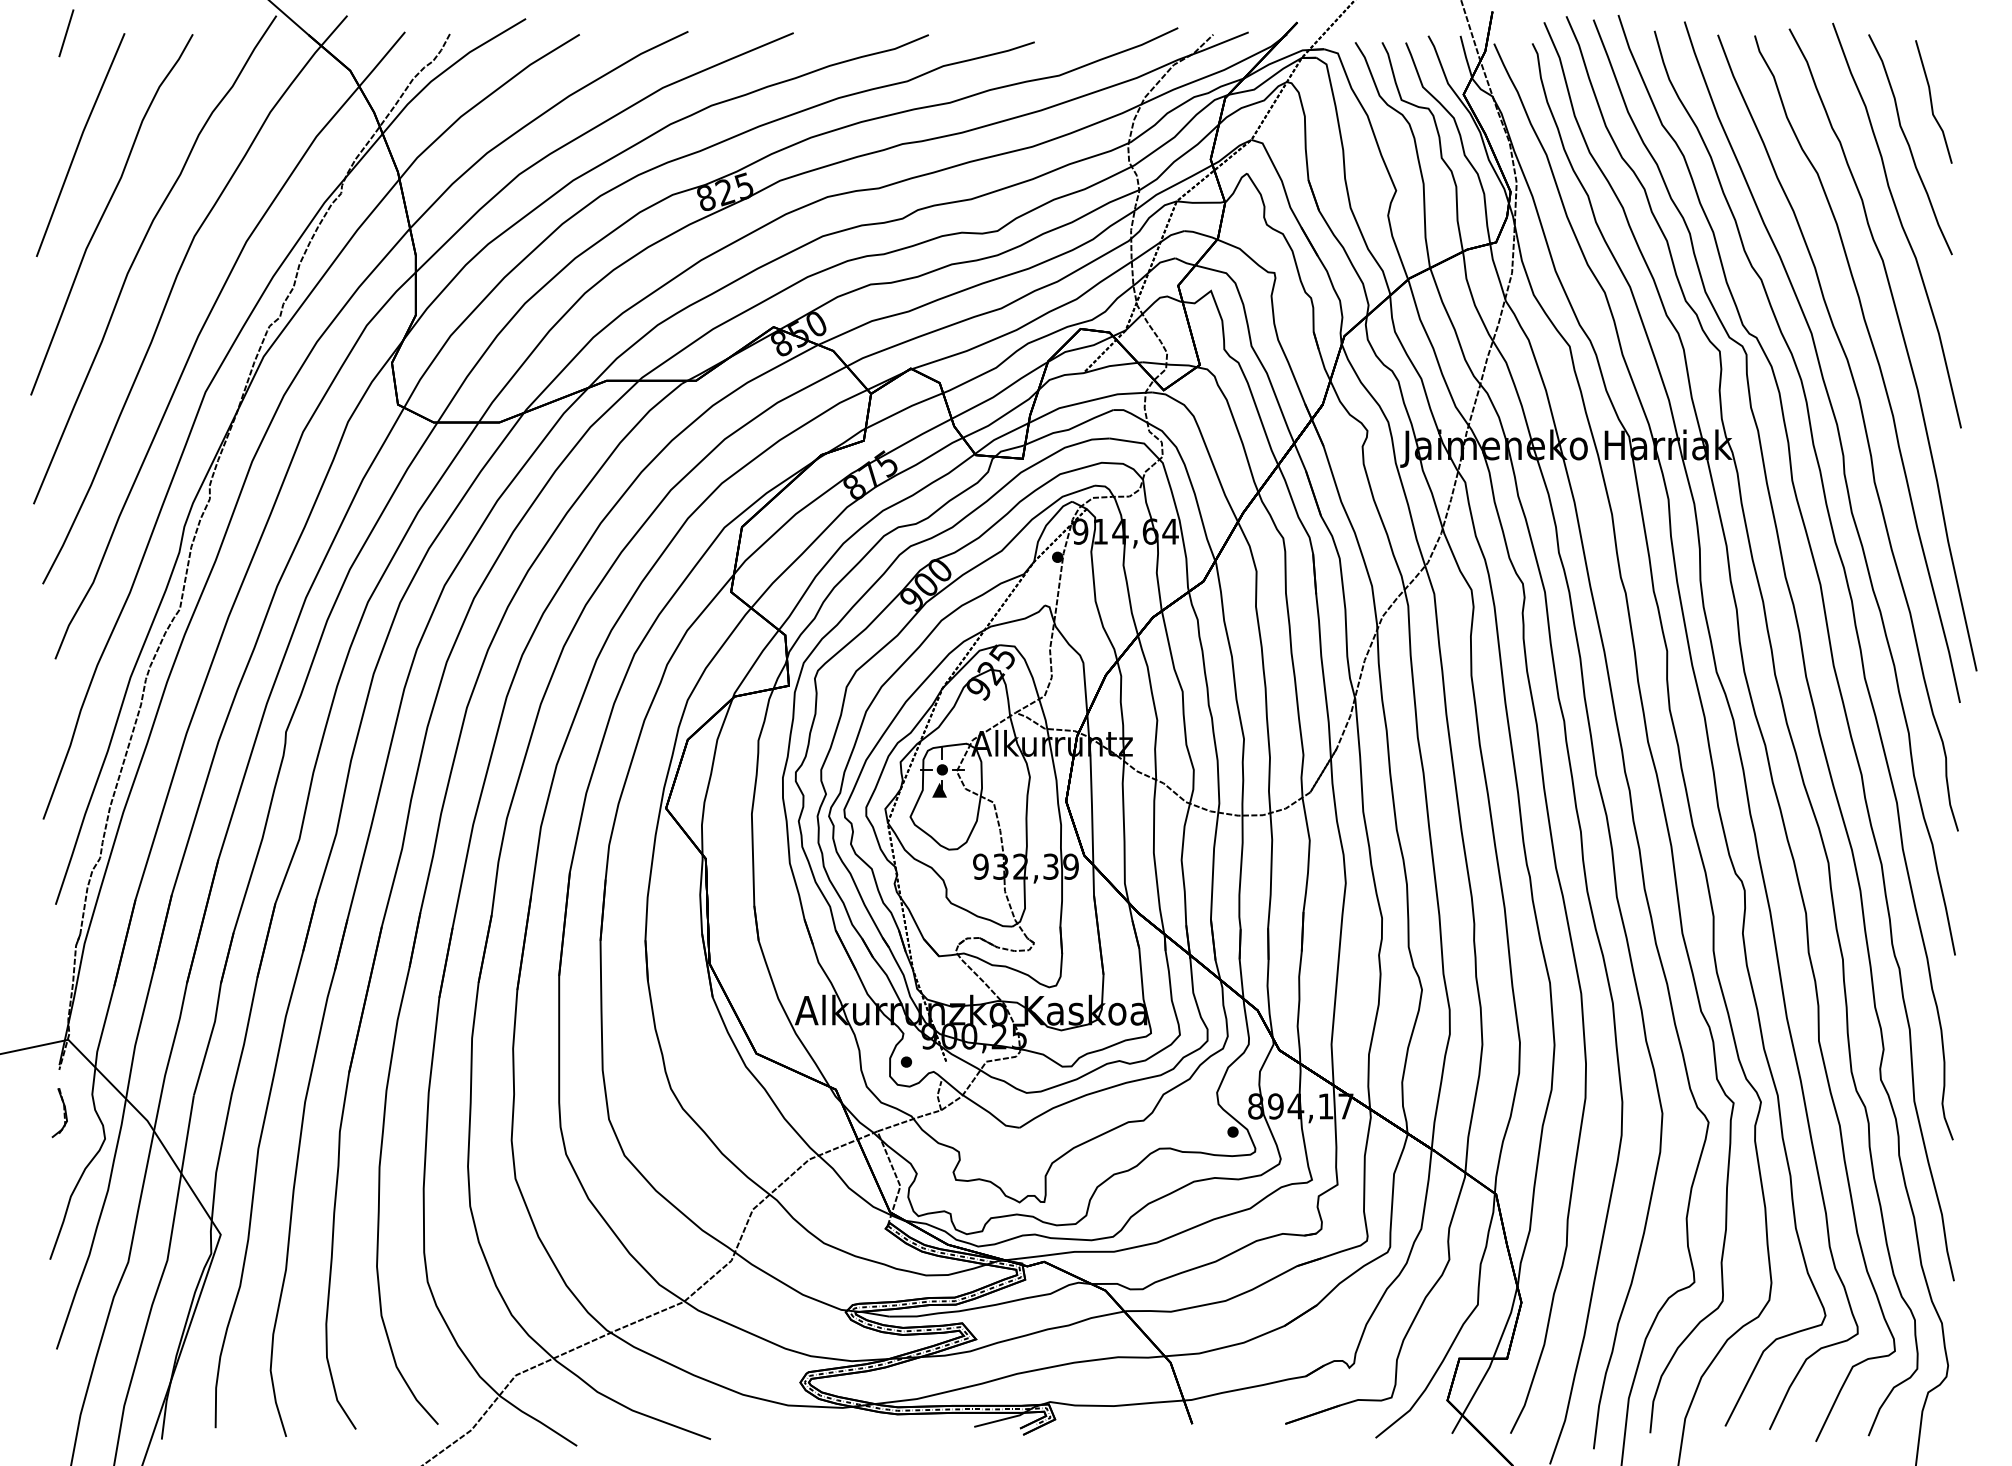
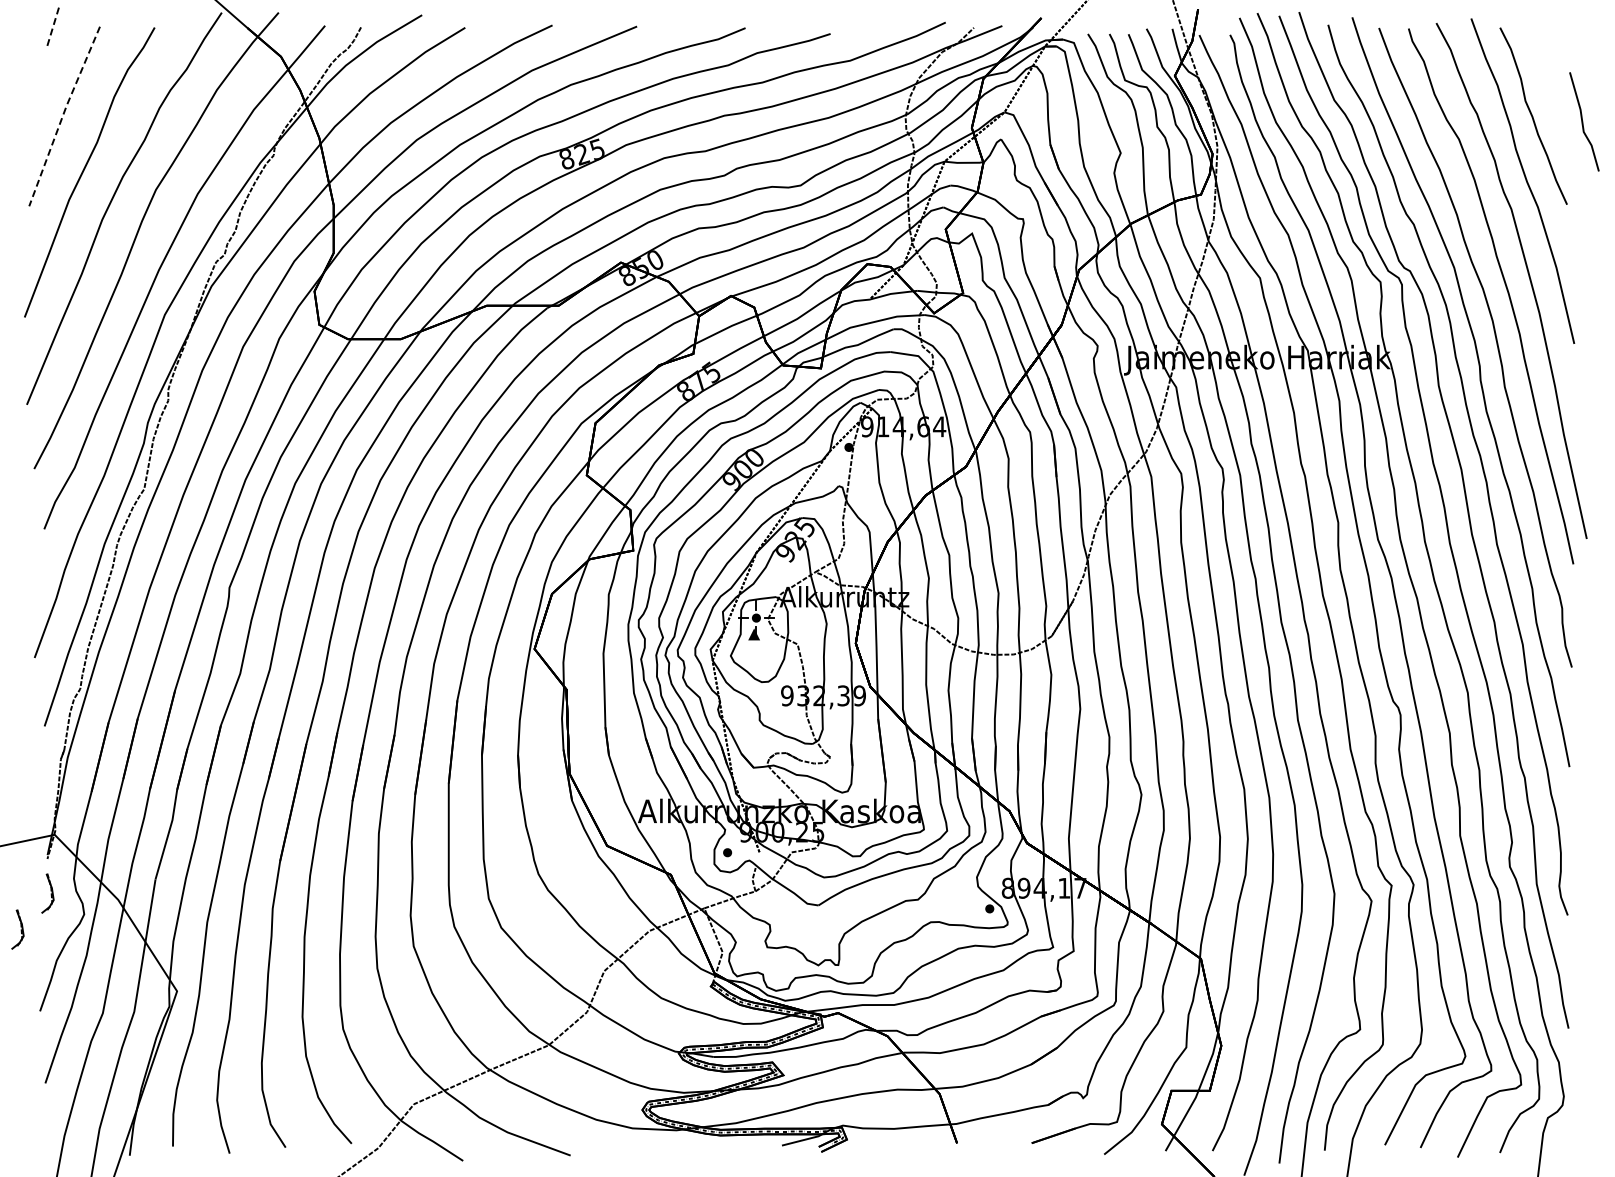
line: (66, 32) -> (53, 26), solid -> dashed
line: (1932, 101) -> (1583, 121), moved
line: (78, 145) -> (62, 116), solid -> dashed
part: (21, 1157) -> (17, 929), added

